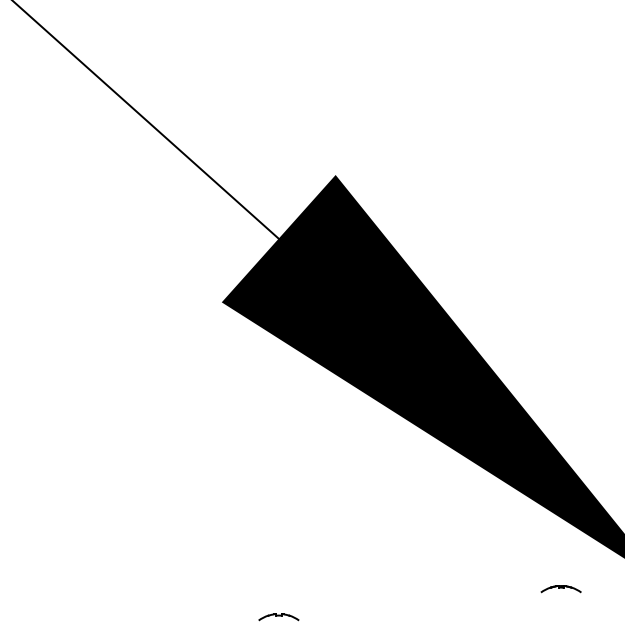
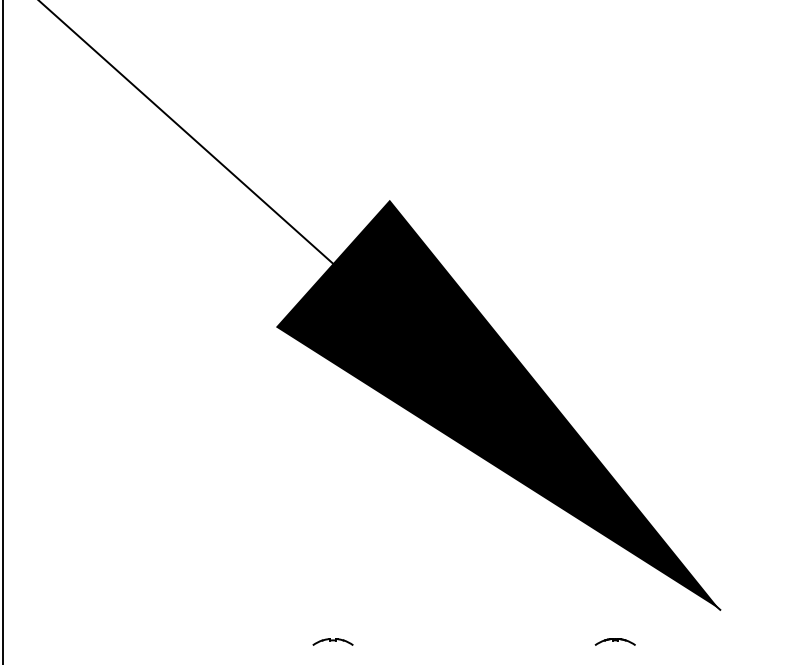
part: (560, 588) -> (614, 641), moved

